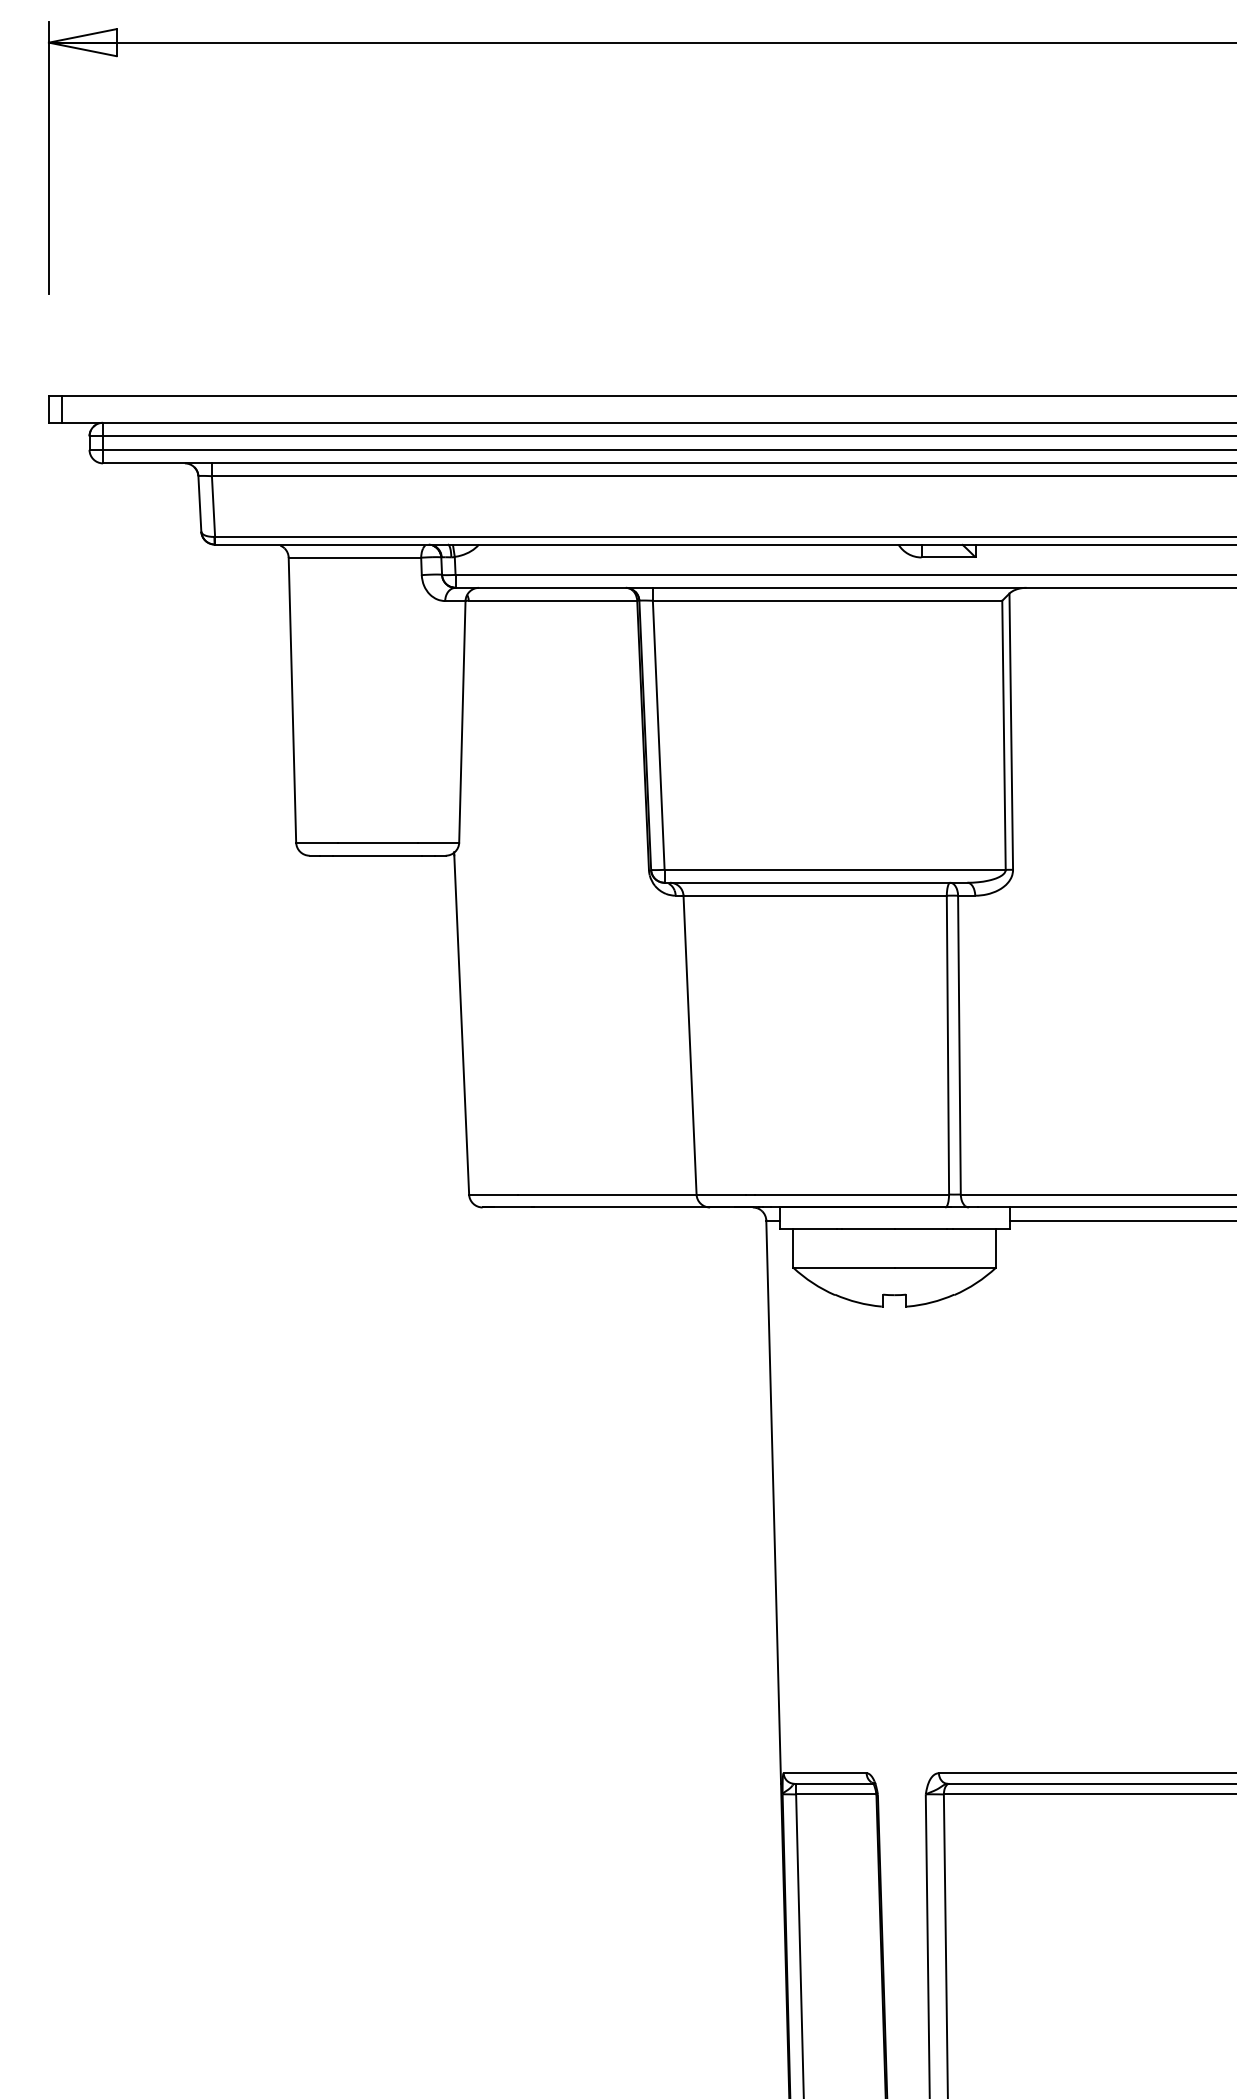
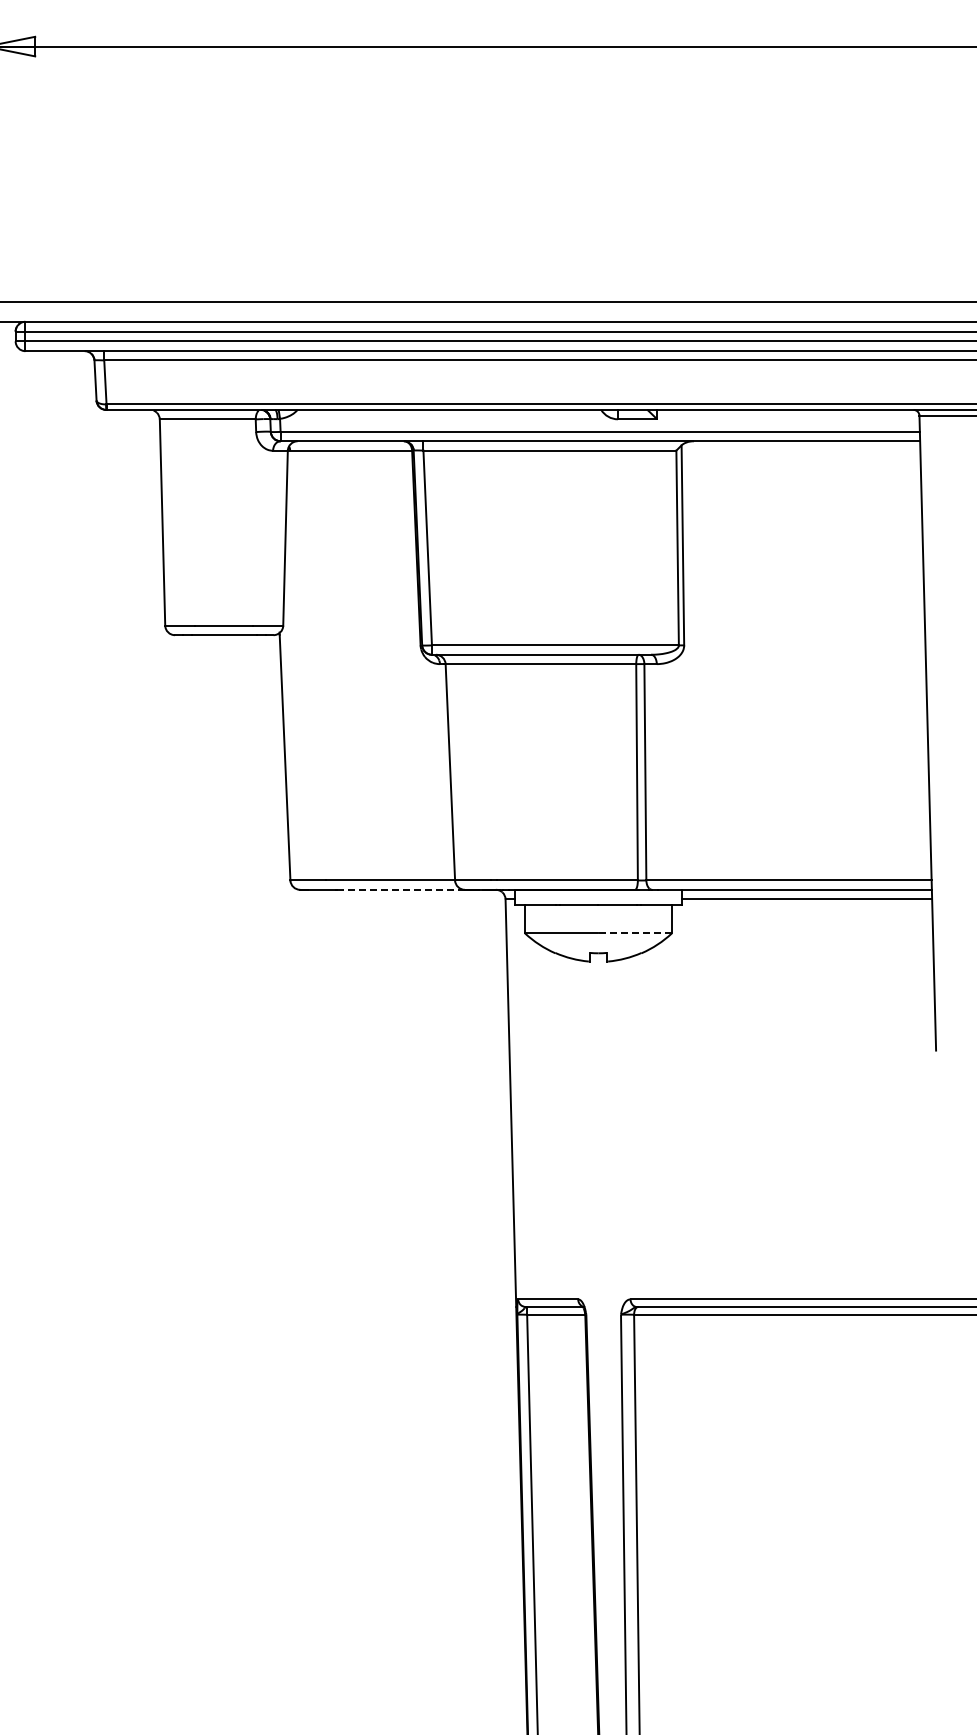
line: (621, 1207) -> (400, 889), solid -> dashed
line: (945, 1267) -> (635, 933), solid -> dashed

